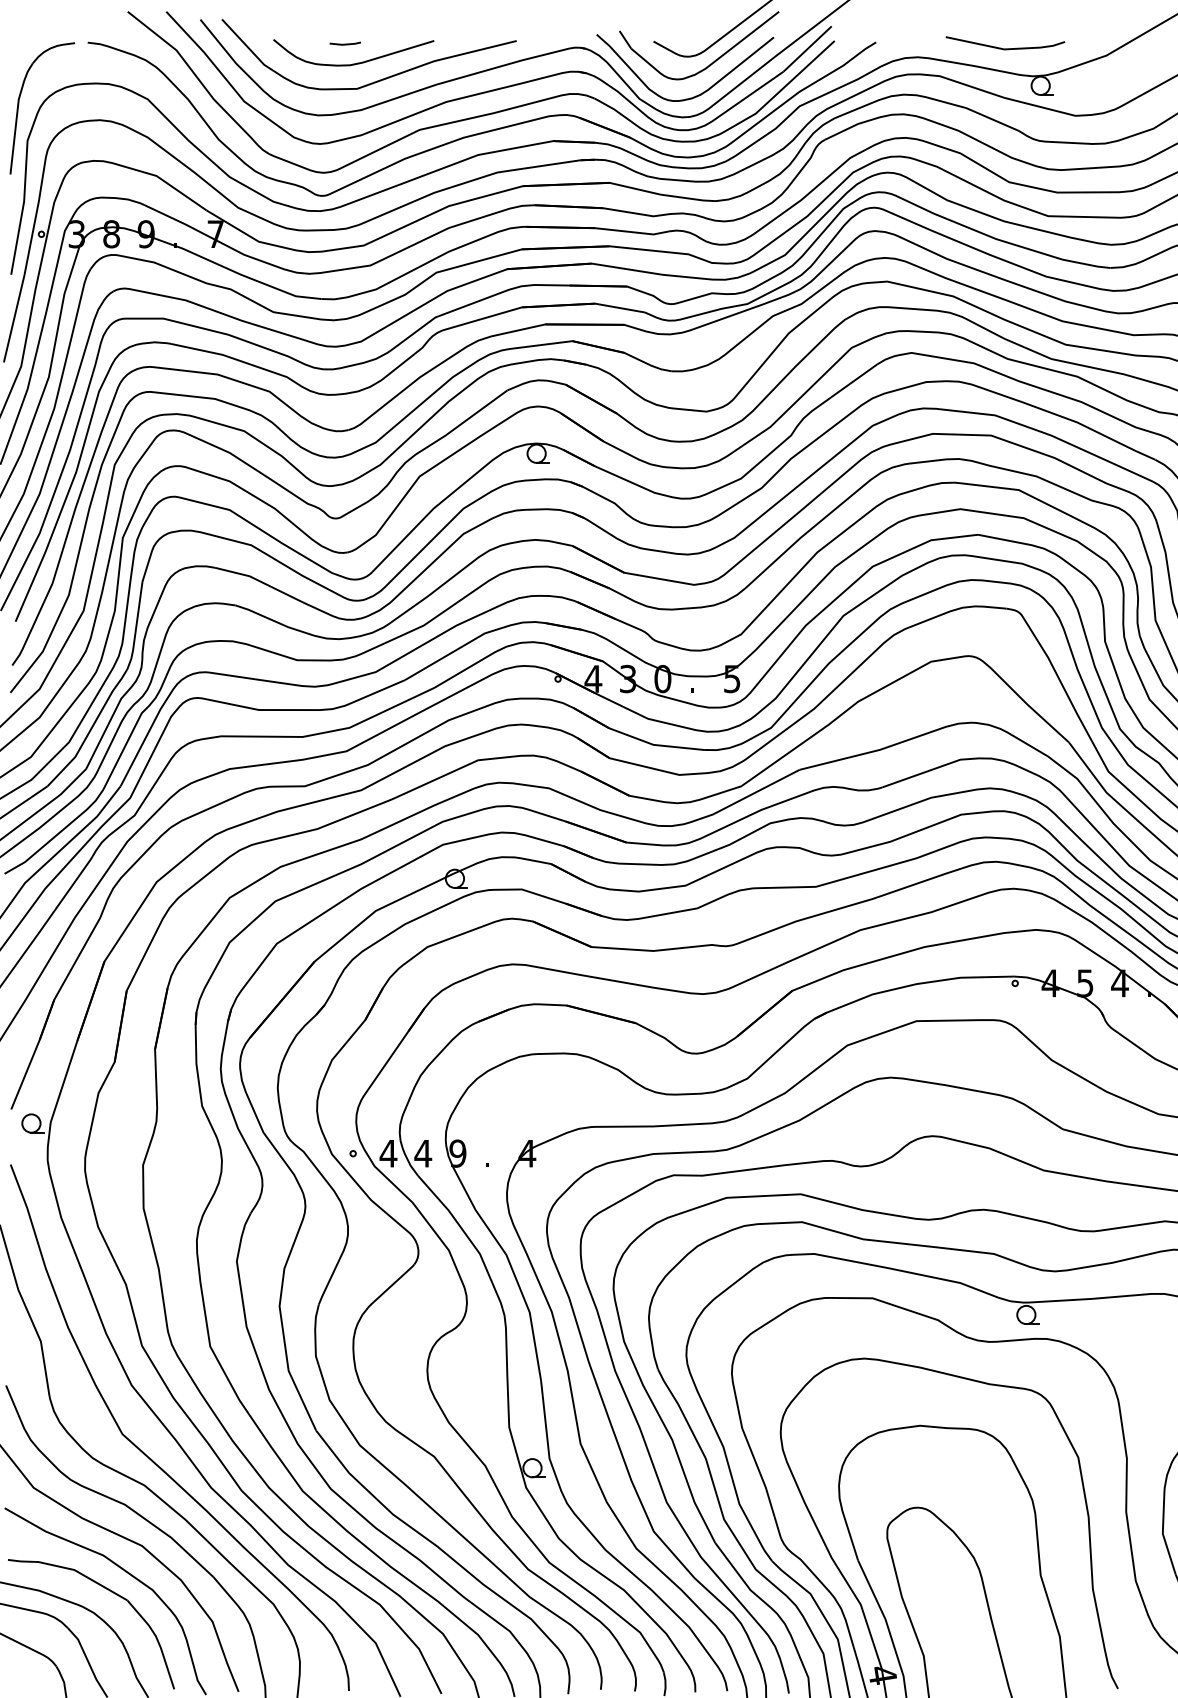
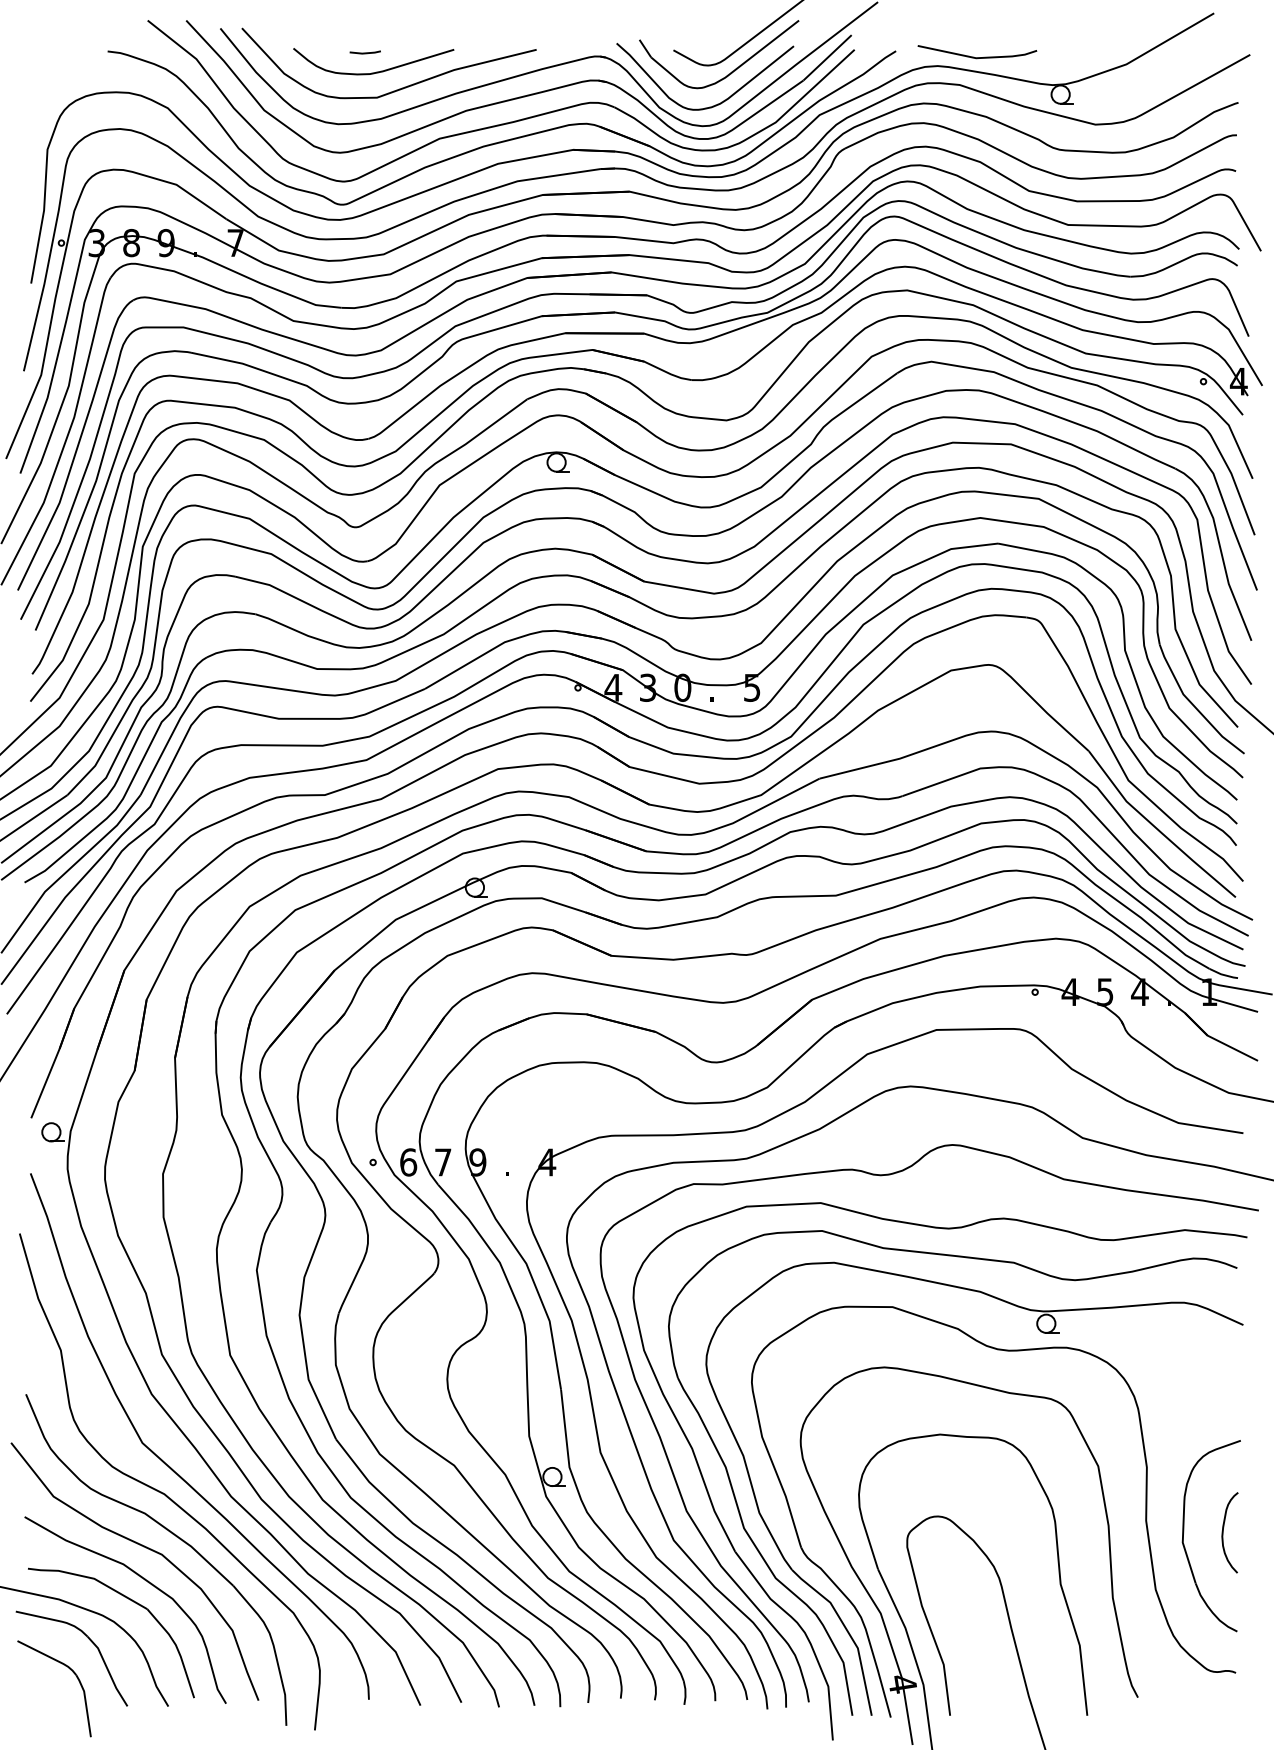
line: (1005, 48) -> (977, 57), moved
part: (19, 104) -> (39, 113), removed
text: (388, 1153) -> (408, 1162), 4 -> 6
text: (423, 1153) -> (443, 1162), 4 -> 7

